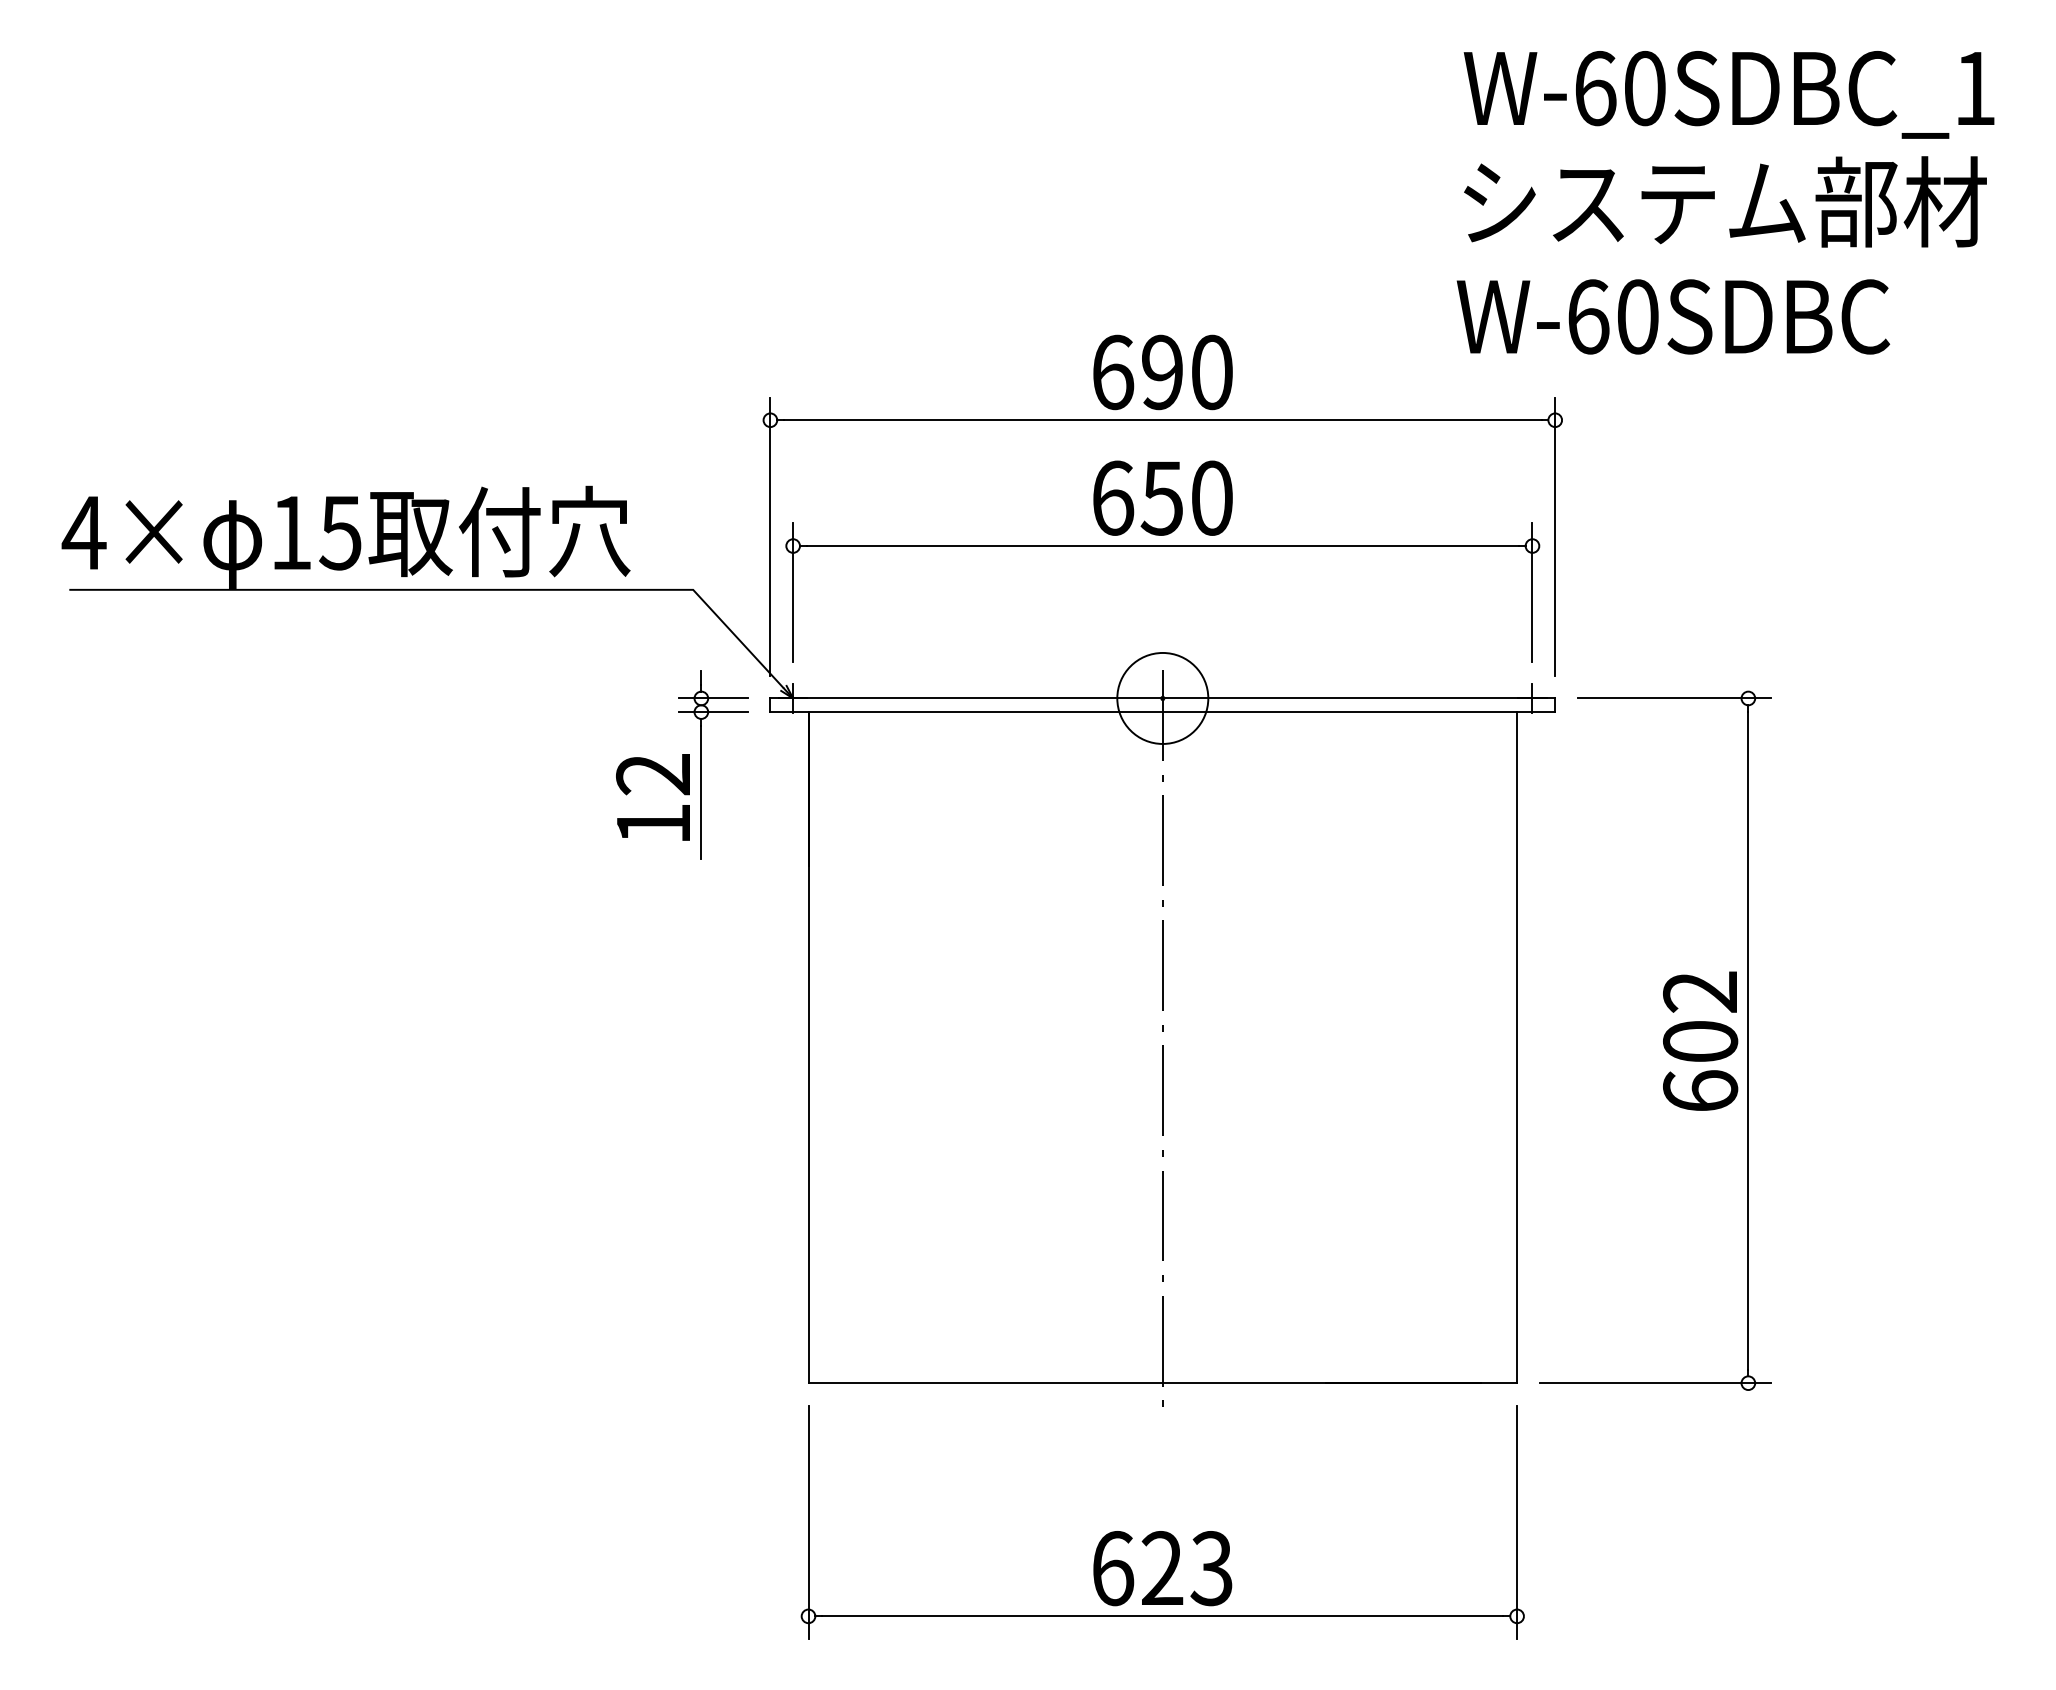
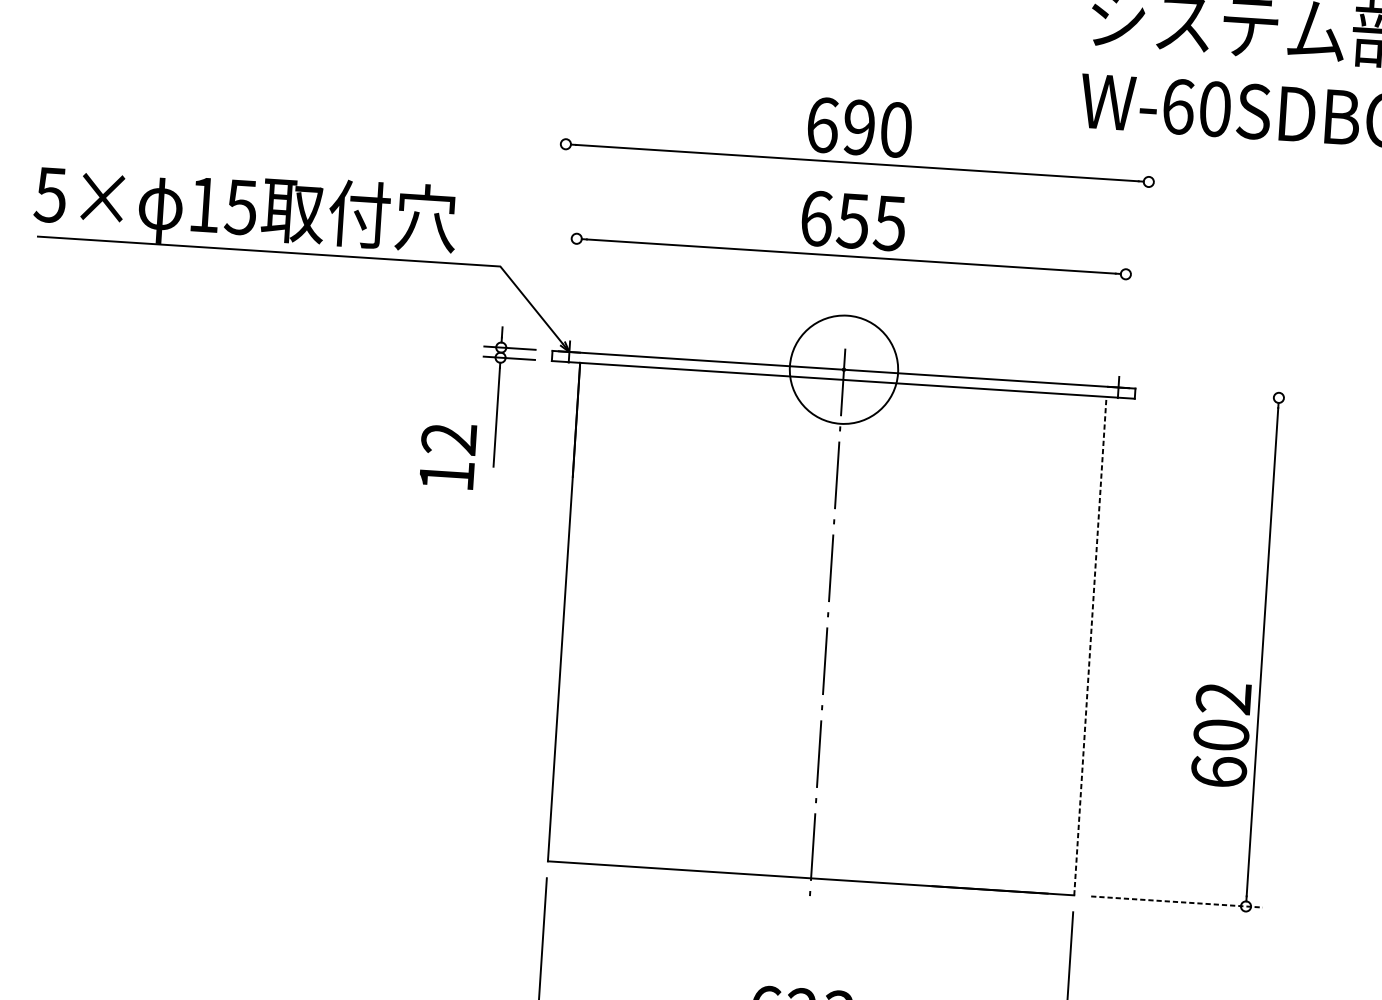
text: (1211, 497) -> (889, 222), 650 -> 655
text: (83, 533) -> (50, 195), 4× -> 5×
line: (770, 536) -> (560, 230), removed
line: (1555, 536) -> (1143, 268), removed
line: (793, 592) -> (574, 273), removed
line: (1532, 592) -> (1123, 308), removed
circle: (1162, 697) -> (843, 369), size x1.6
line: (1674, 698) -> (1224, 394), removed
text: (652, 797) -> (447, 456), moved
text: (1700, 1040) -> (1221, 734), moved
line: (1517, 1047) -> (1090, 646), solid -> dashed
line: (1655, 1383) -> (1177, 902), solid -> dashed

